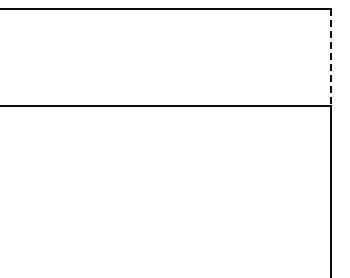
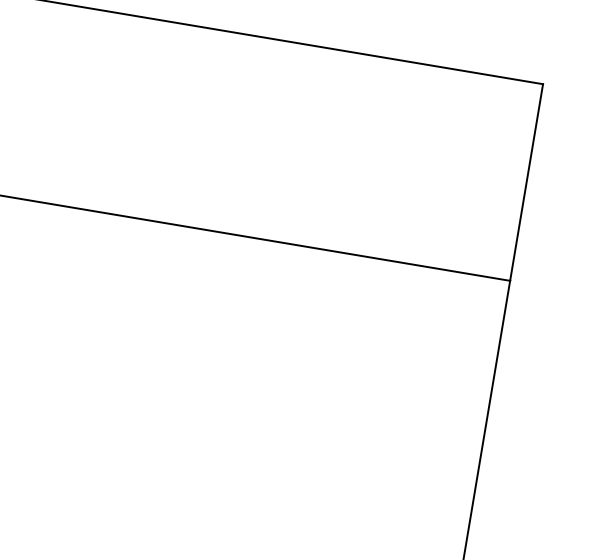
line: (331, 57) -> (527, 182), dashed -> solid

